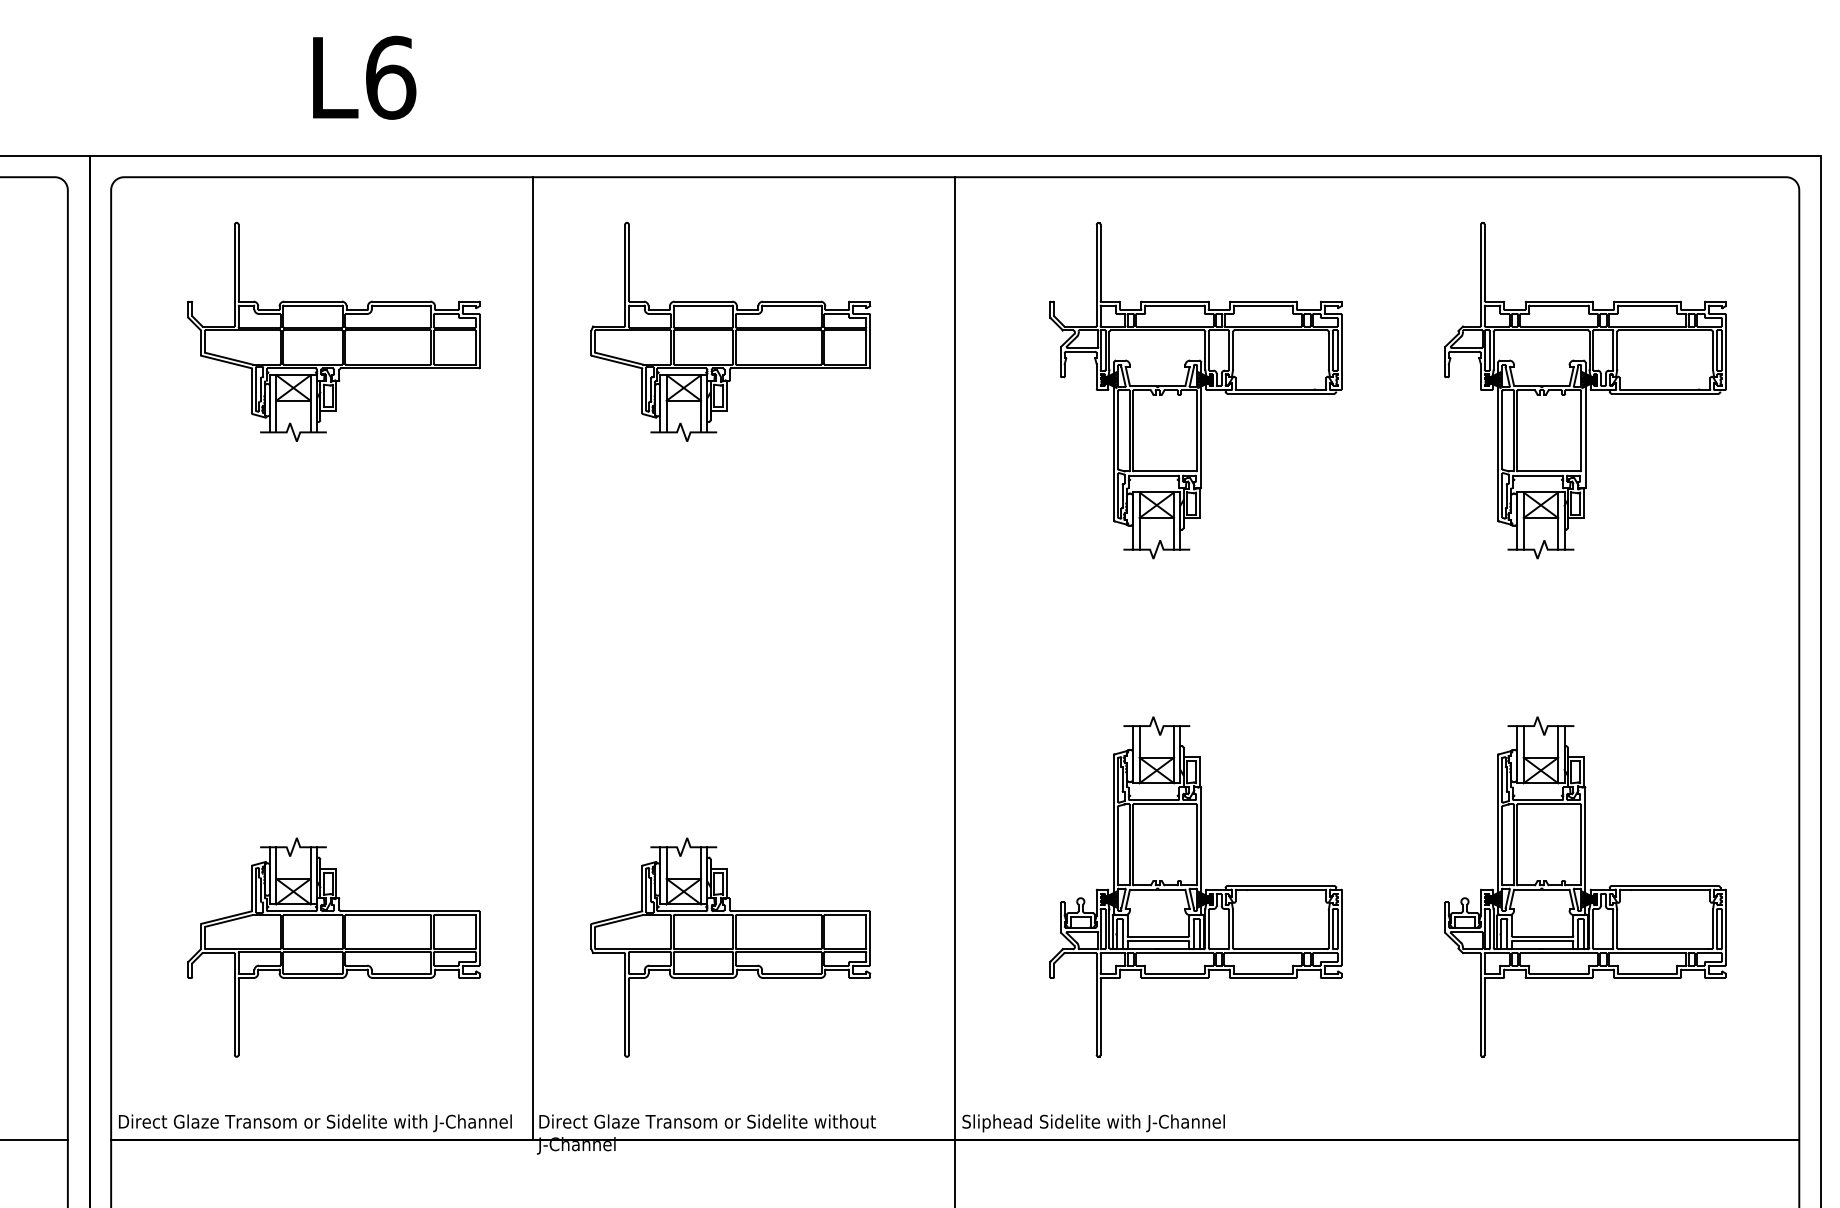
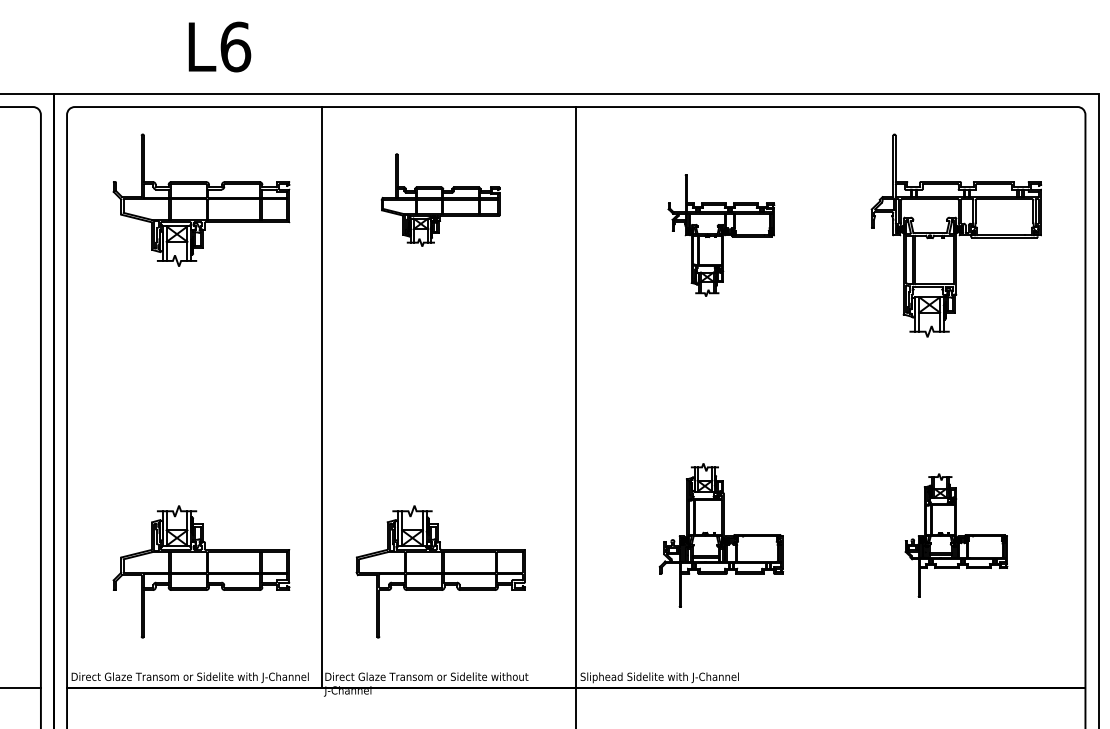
part: (730, 330) -> (440, 199), size x0.7
part: (1195, 390) -> (721, 235), size x0.6
part: (1195, 887) -> (721, 535), size x0.7
part: (1585, 887) -> (956, 535), size x0.6

